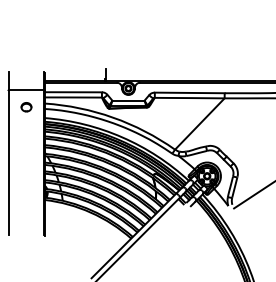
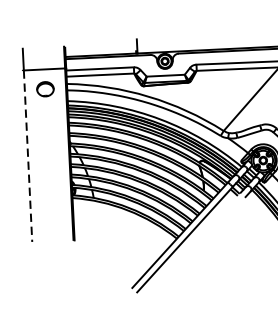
part: (26, 107) -> (45, 89), size x1.4
line: (9, 163) -> (28, 156), solid -> dashed

